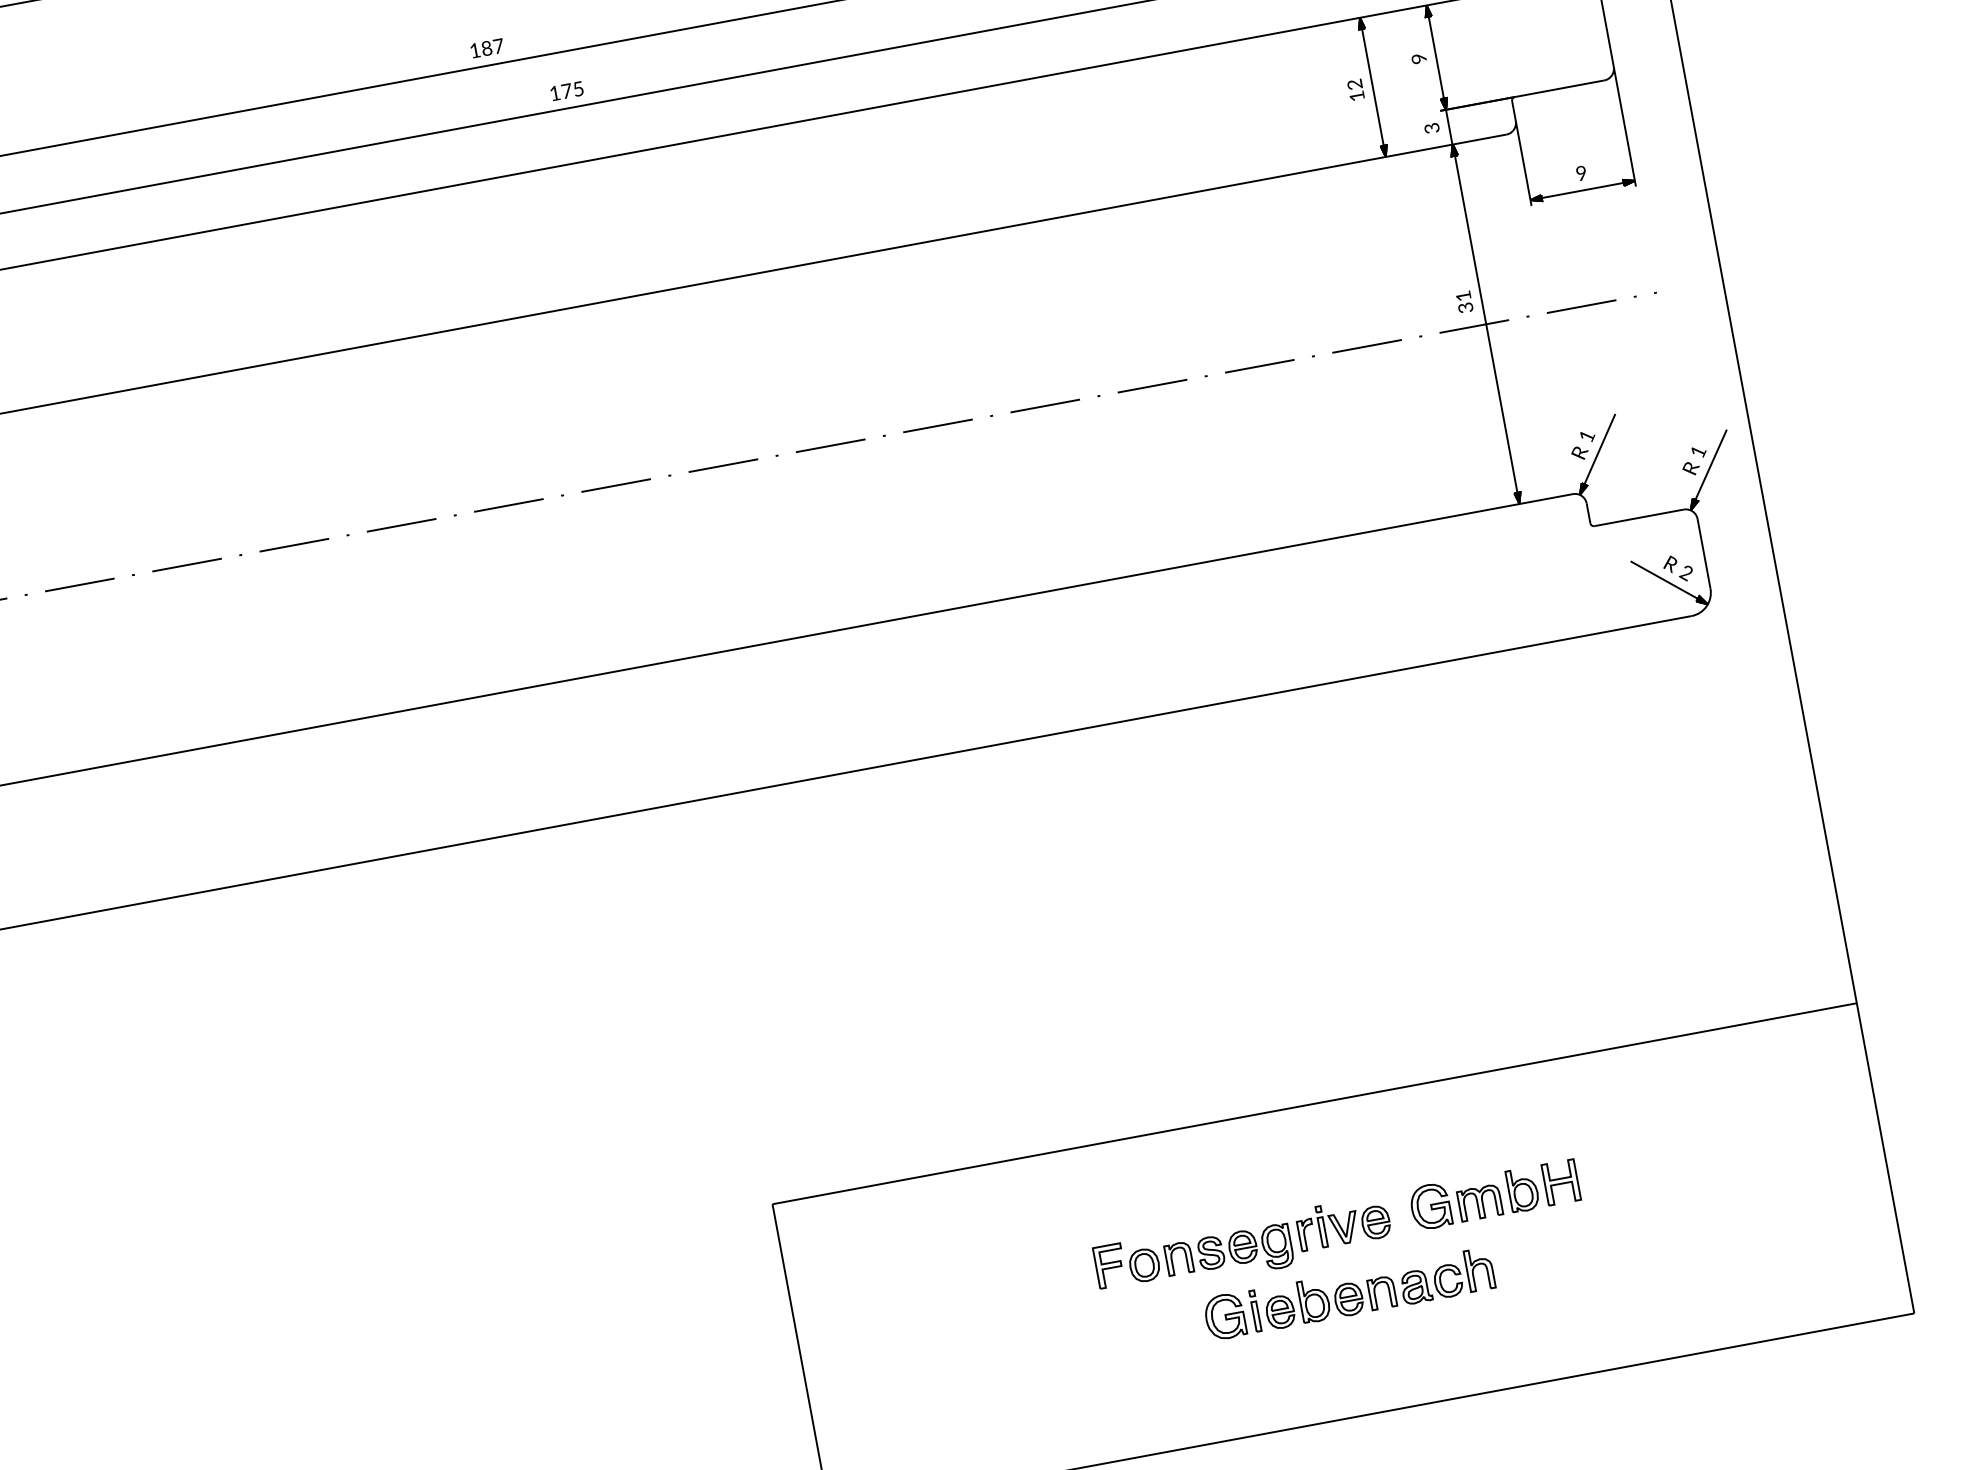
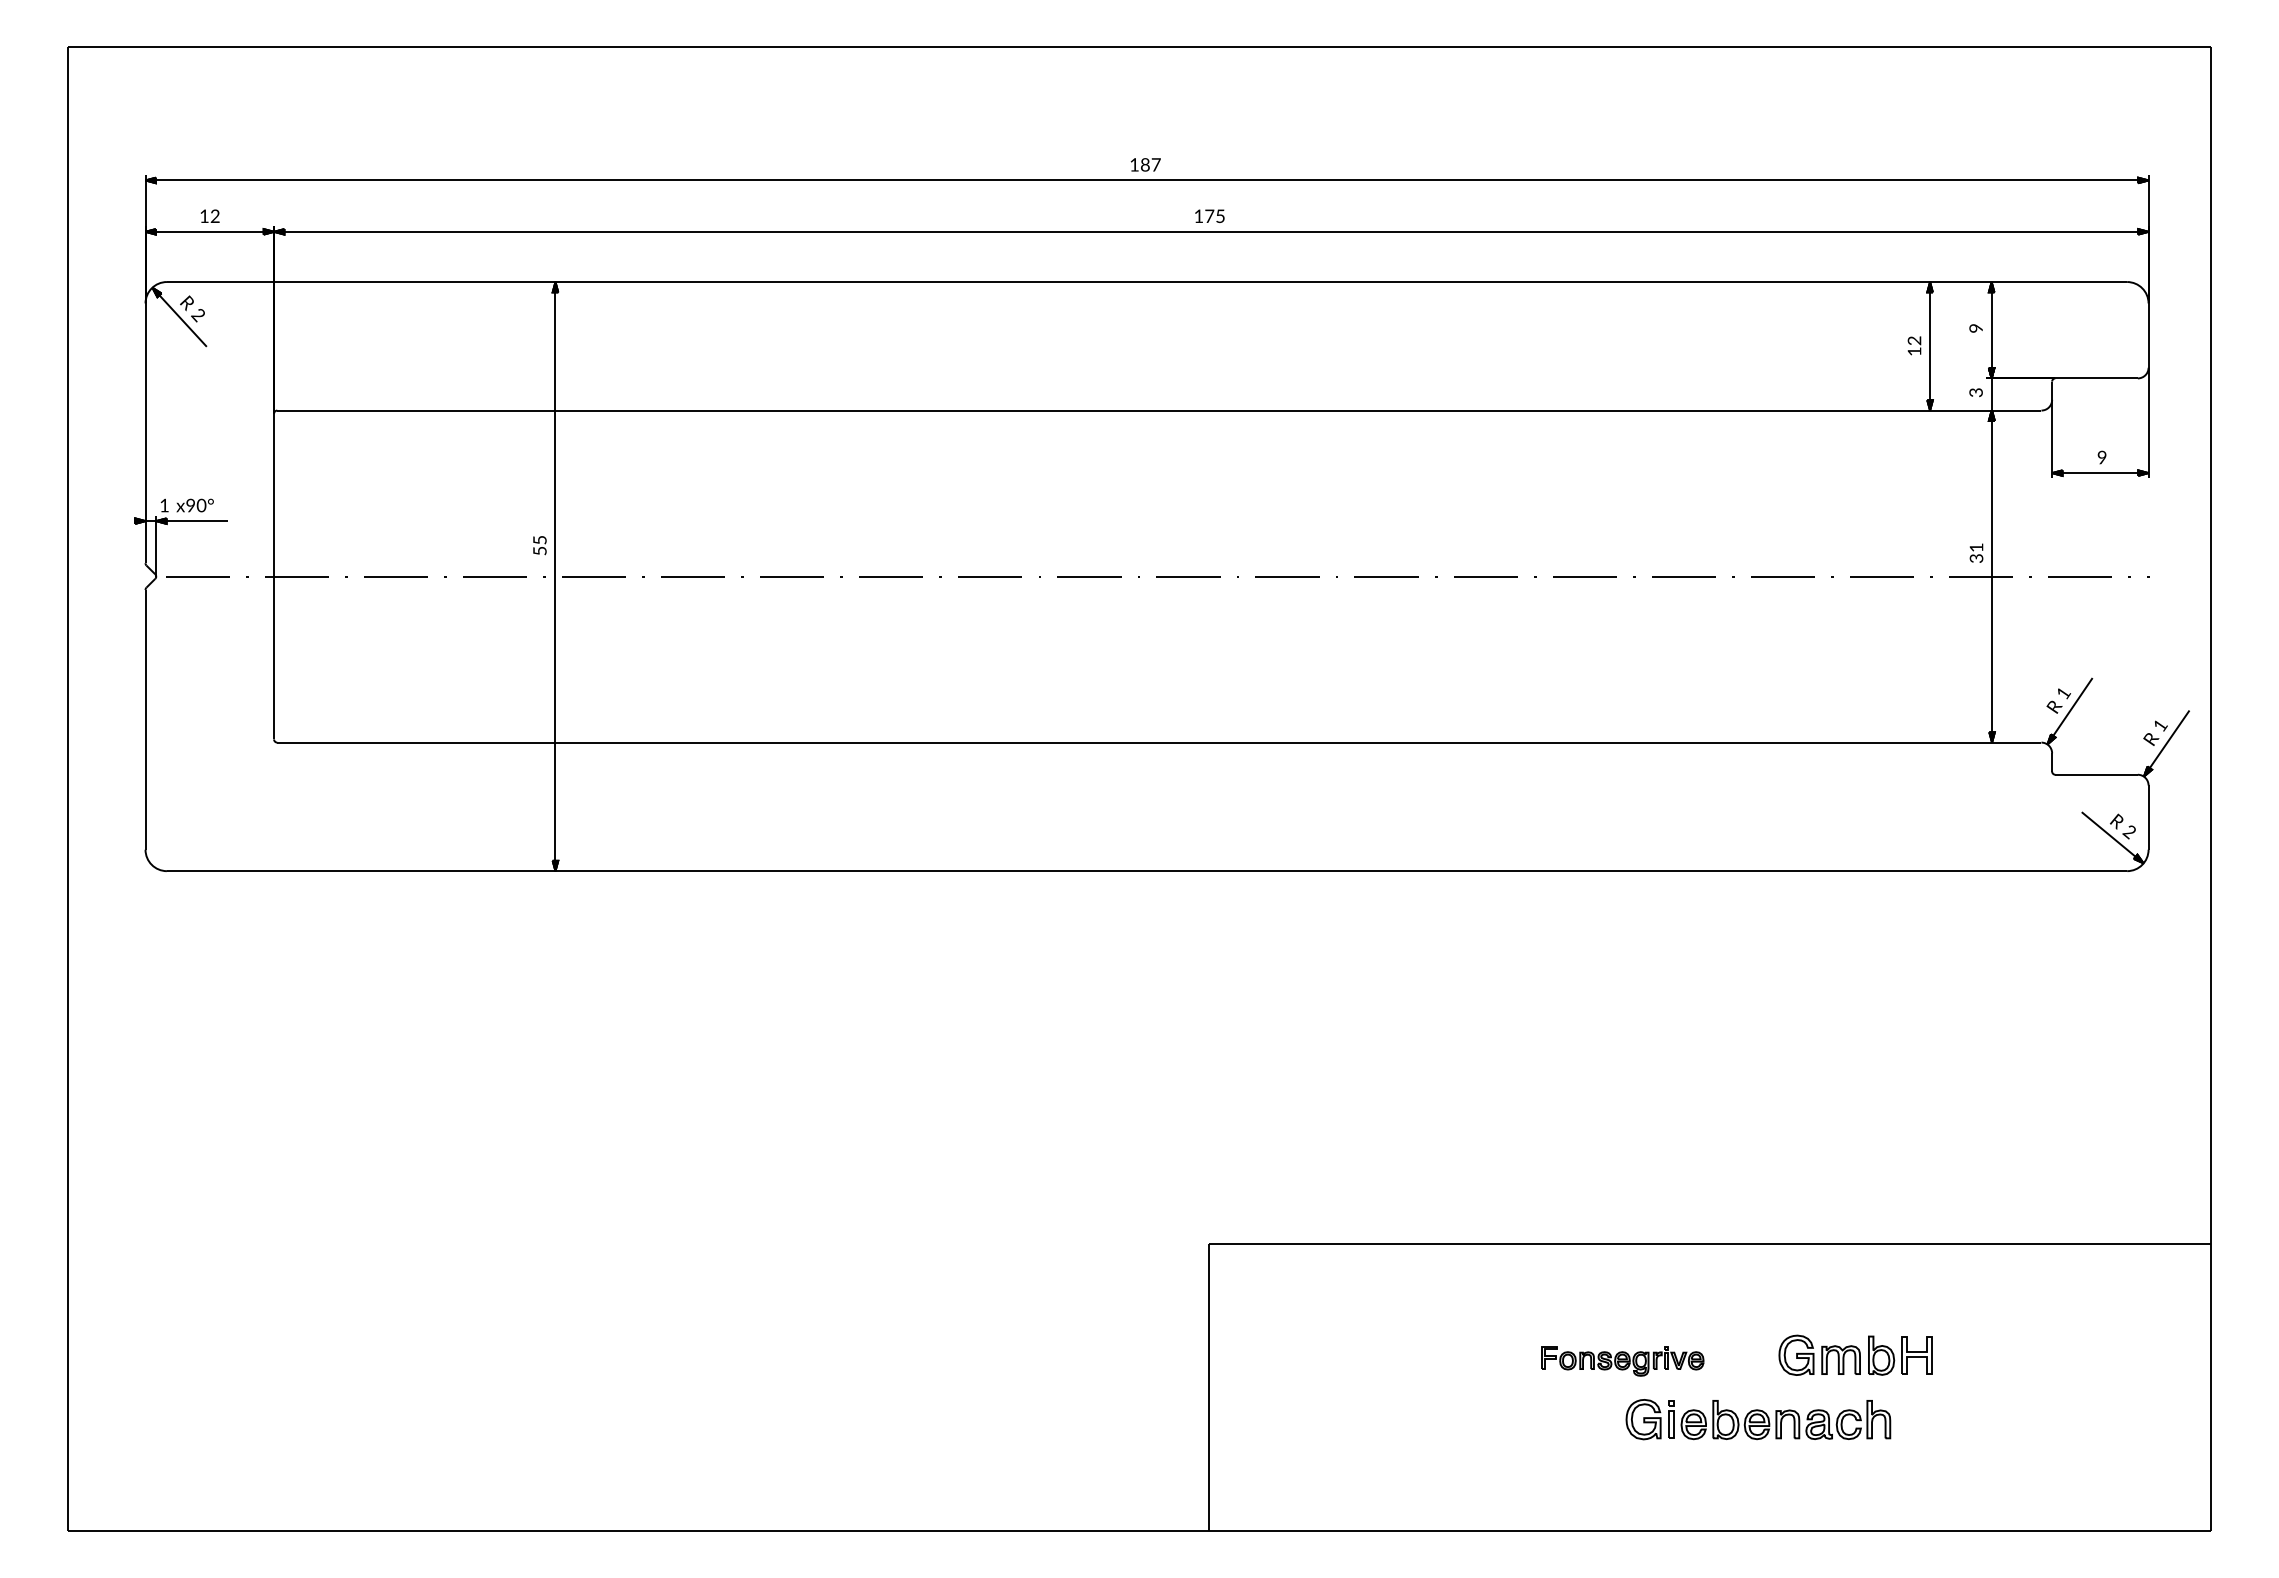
part: (1243, 1248) -> (1622, 1361), size x0.6
part: (1349, 1293) -> (1758, 1419), moved

